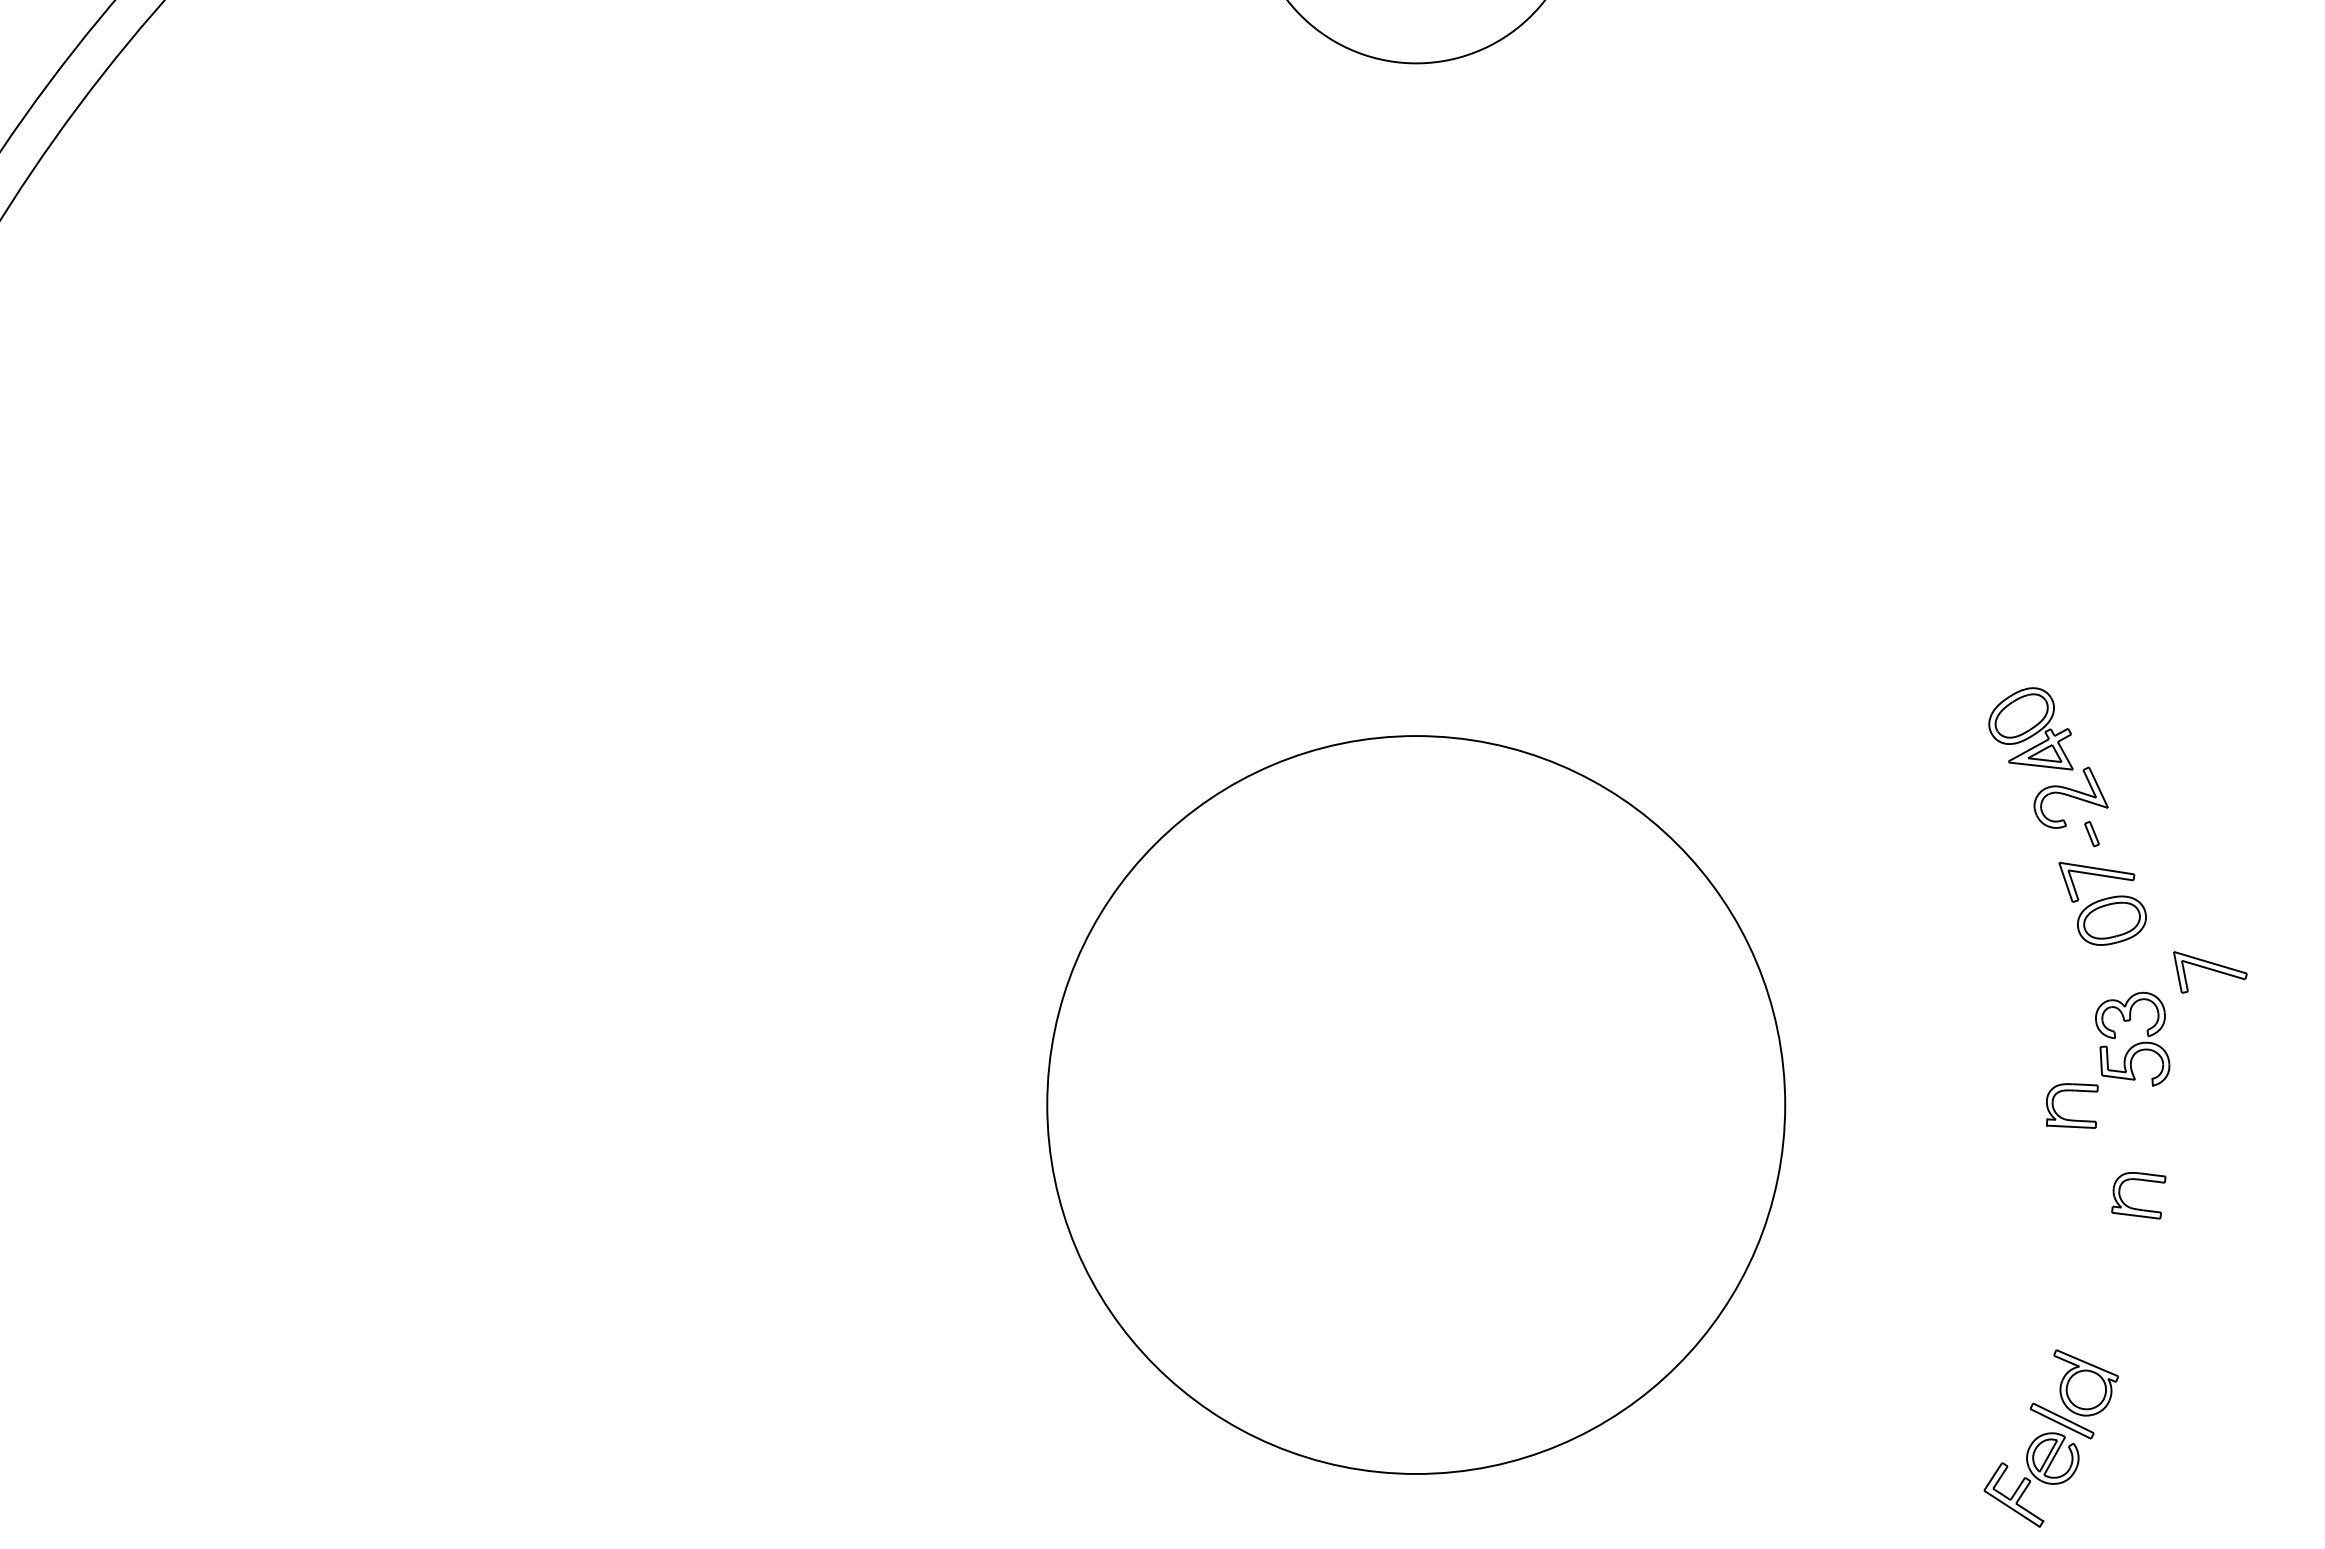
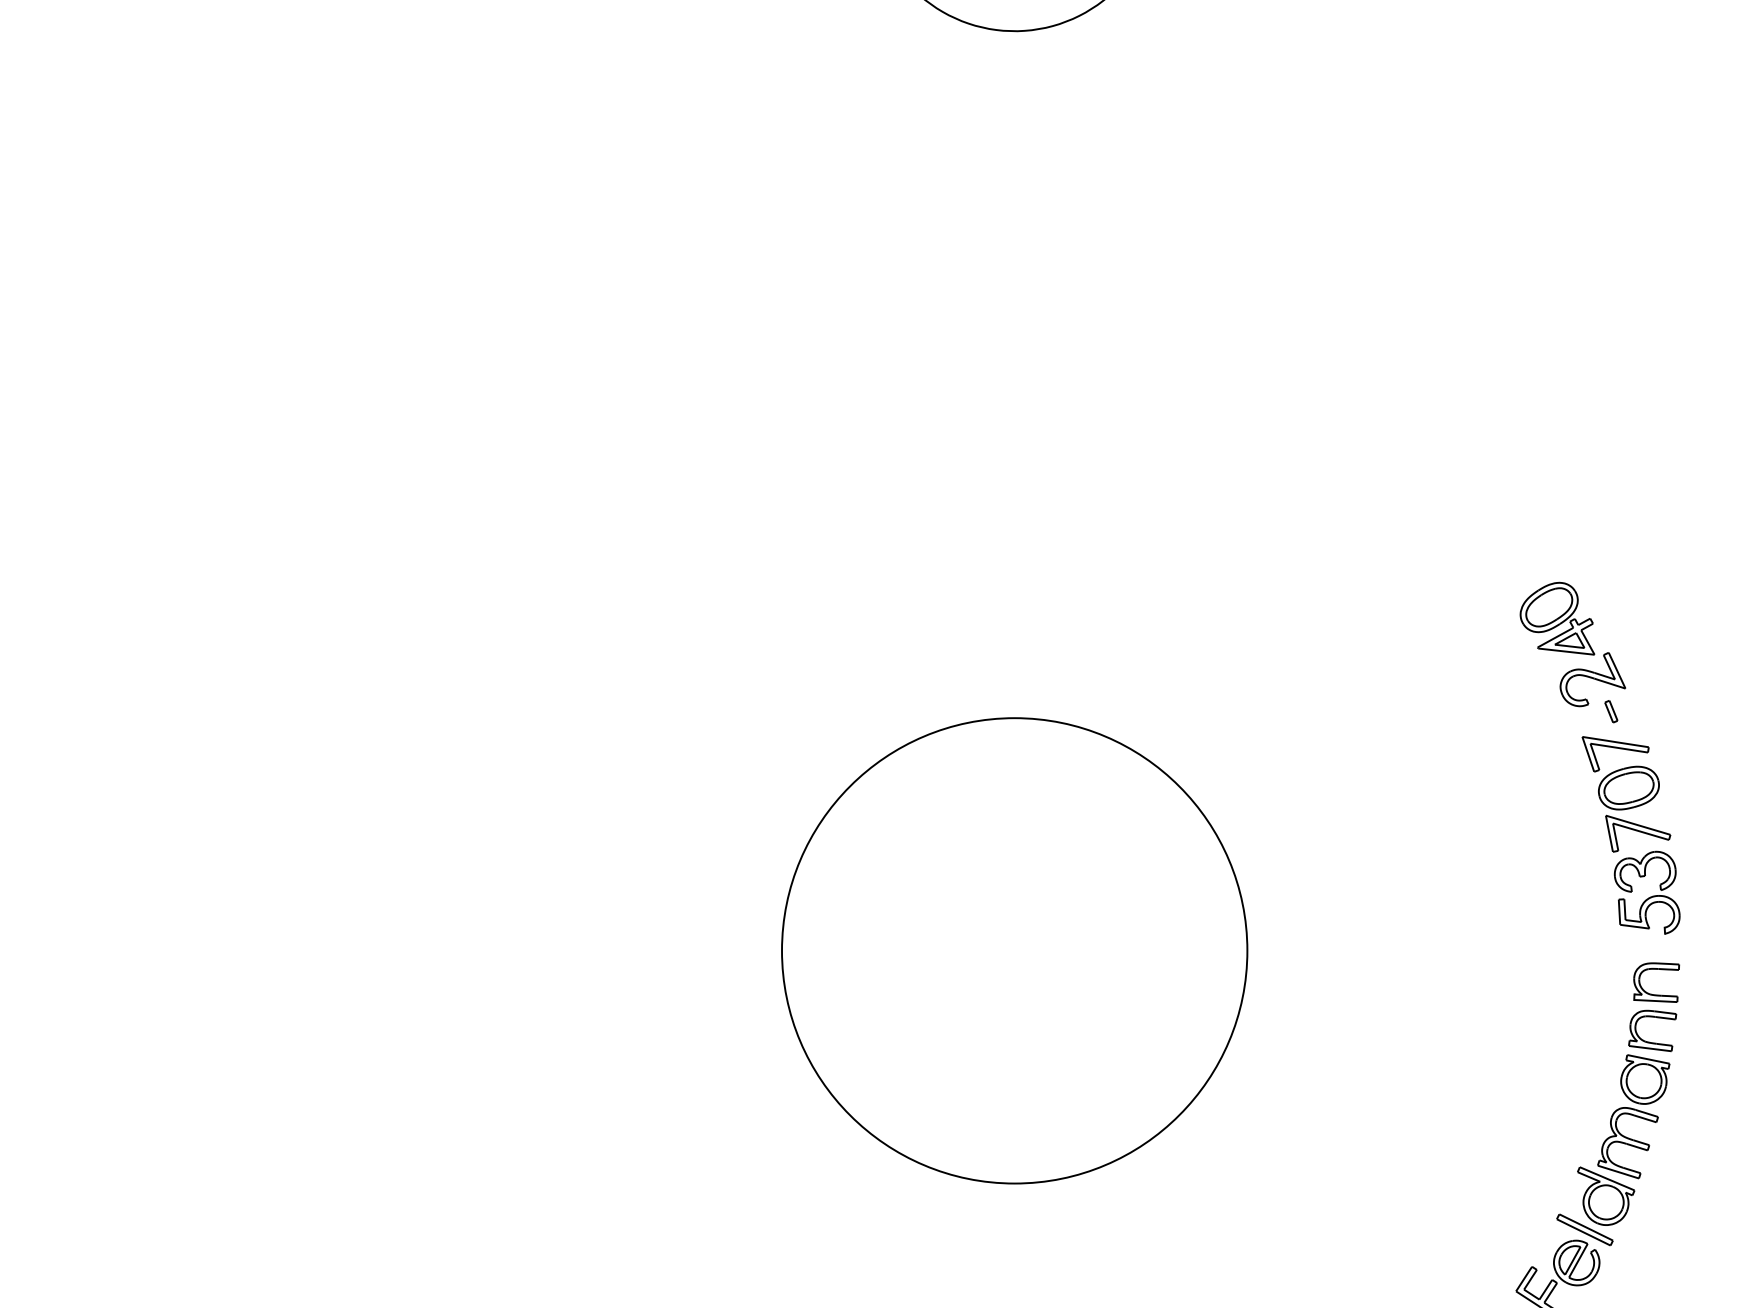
part: (2210, 972) -> (1638, 833), moved
part: (2072, 1091) -> (1656, 969), moved
circle: (1415, 1104) -> (1014, 950), size x0.71
part: (2117, 1292) -> (1633, 1116), added

